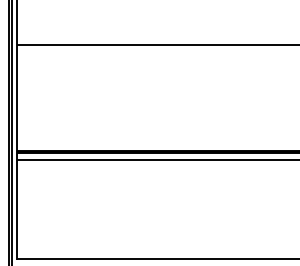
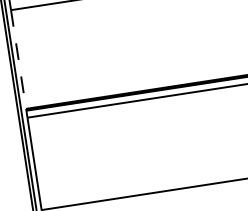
line: (17, 97) -> (18, 59), solid -> dashed

